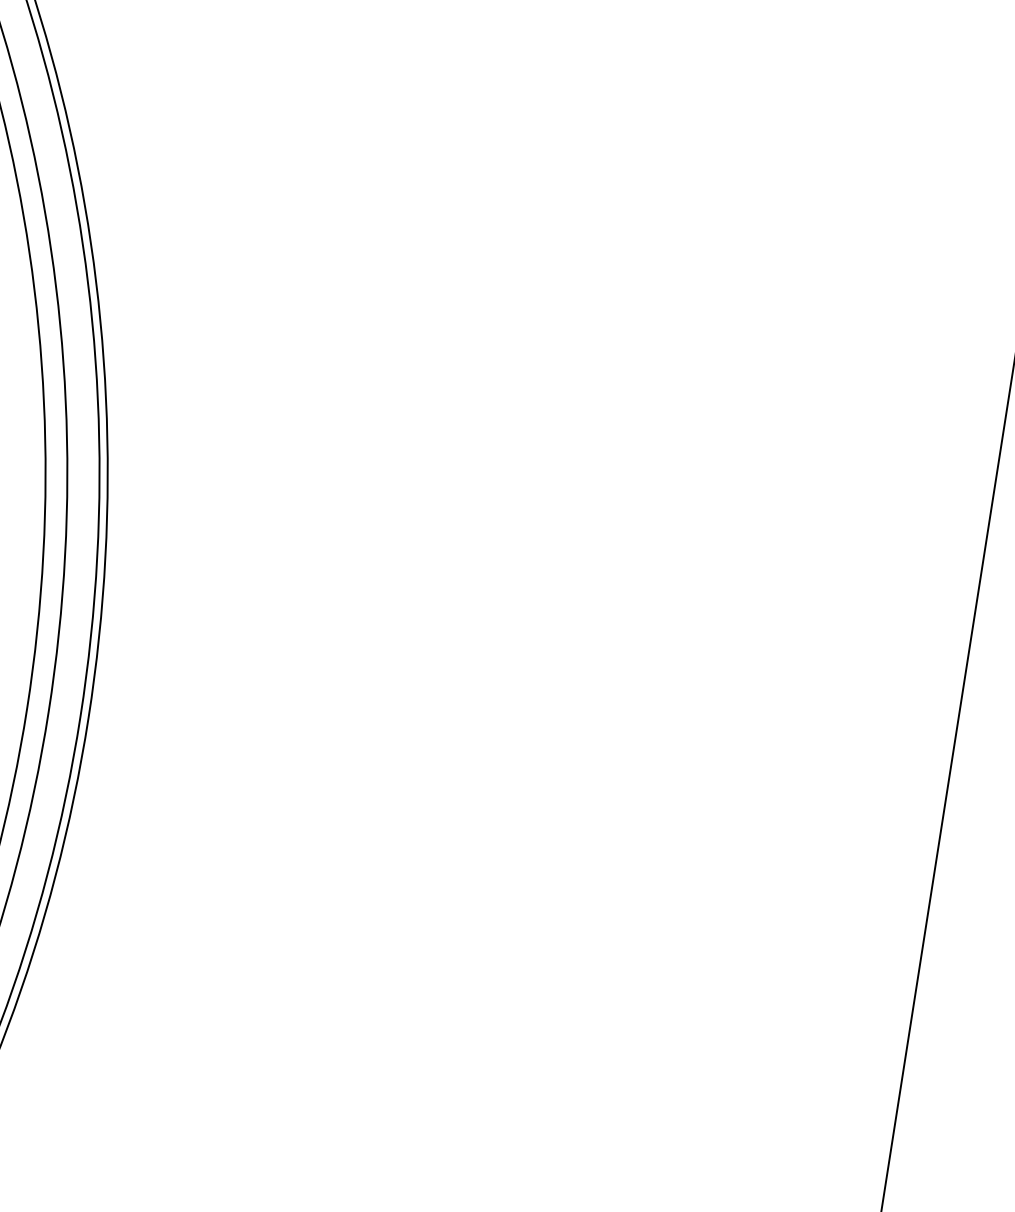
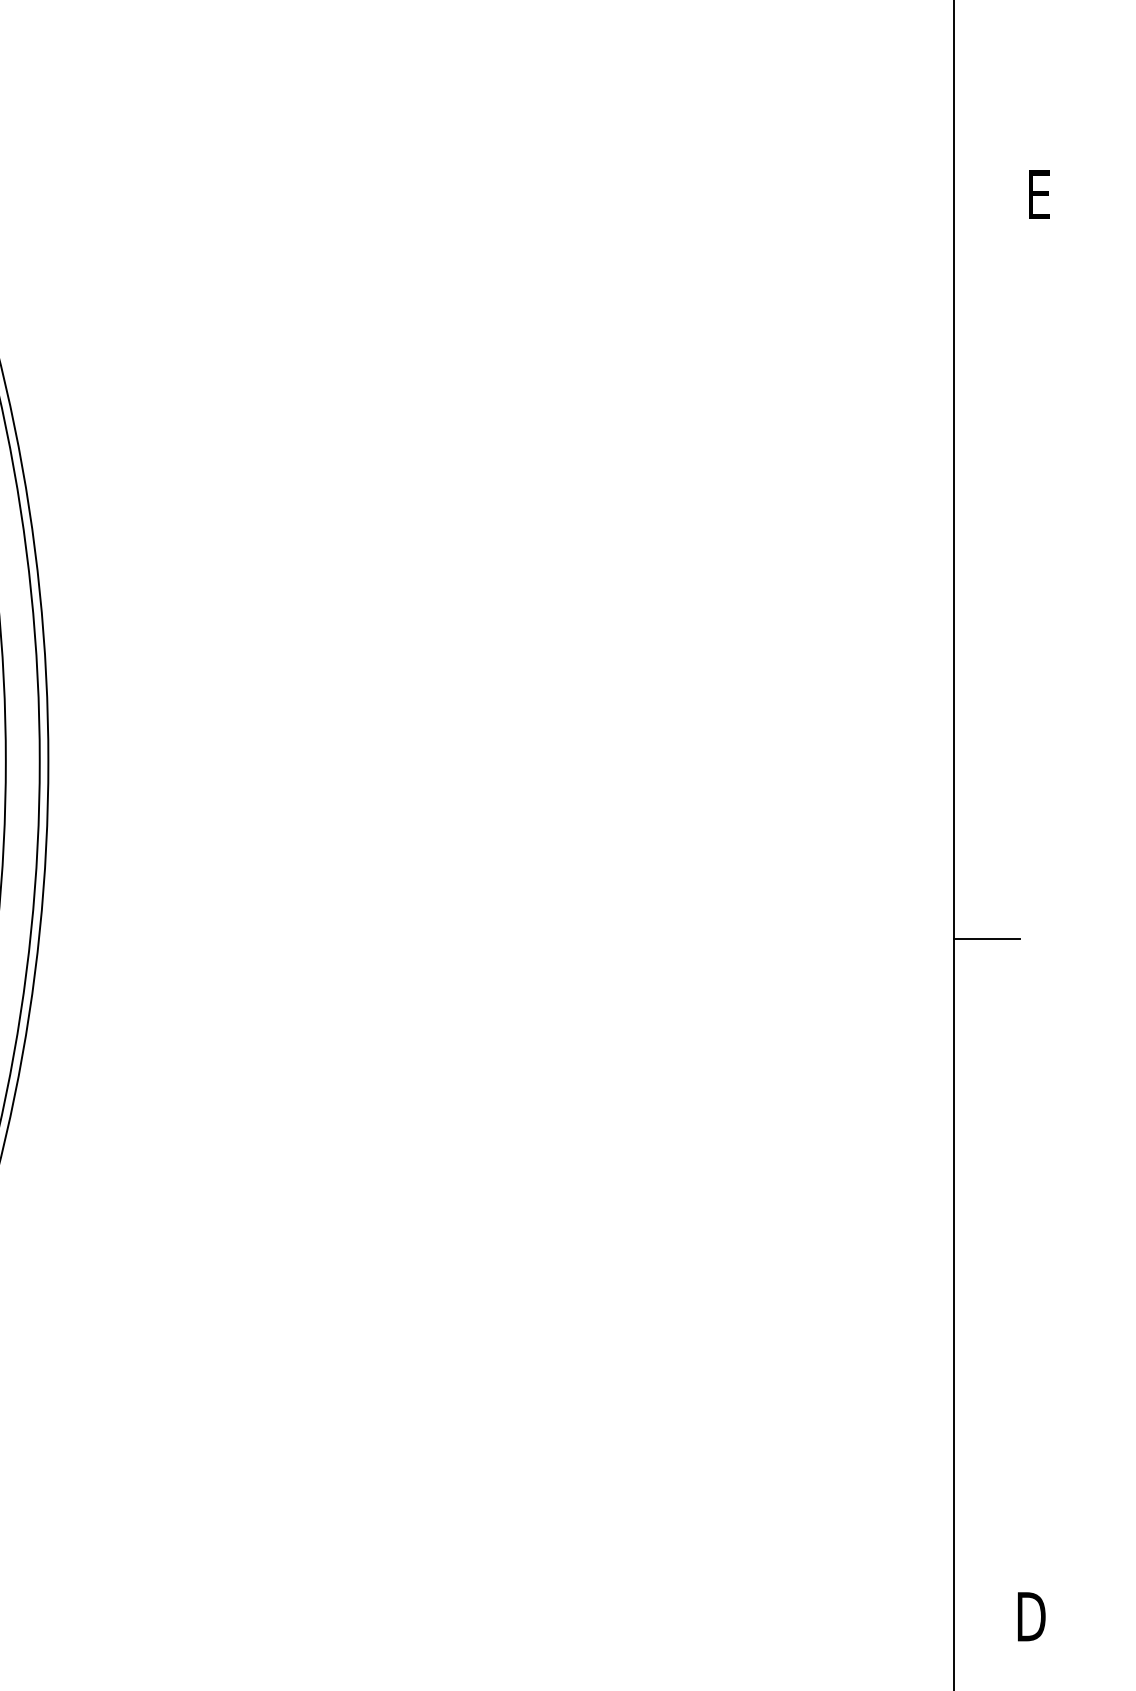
line: (941, 1021) -> (986, 938), added

